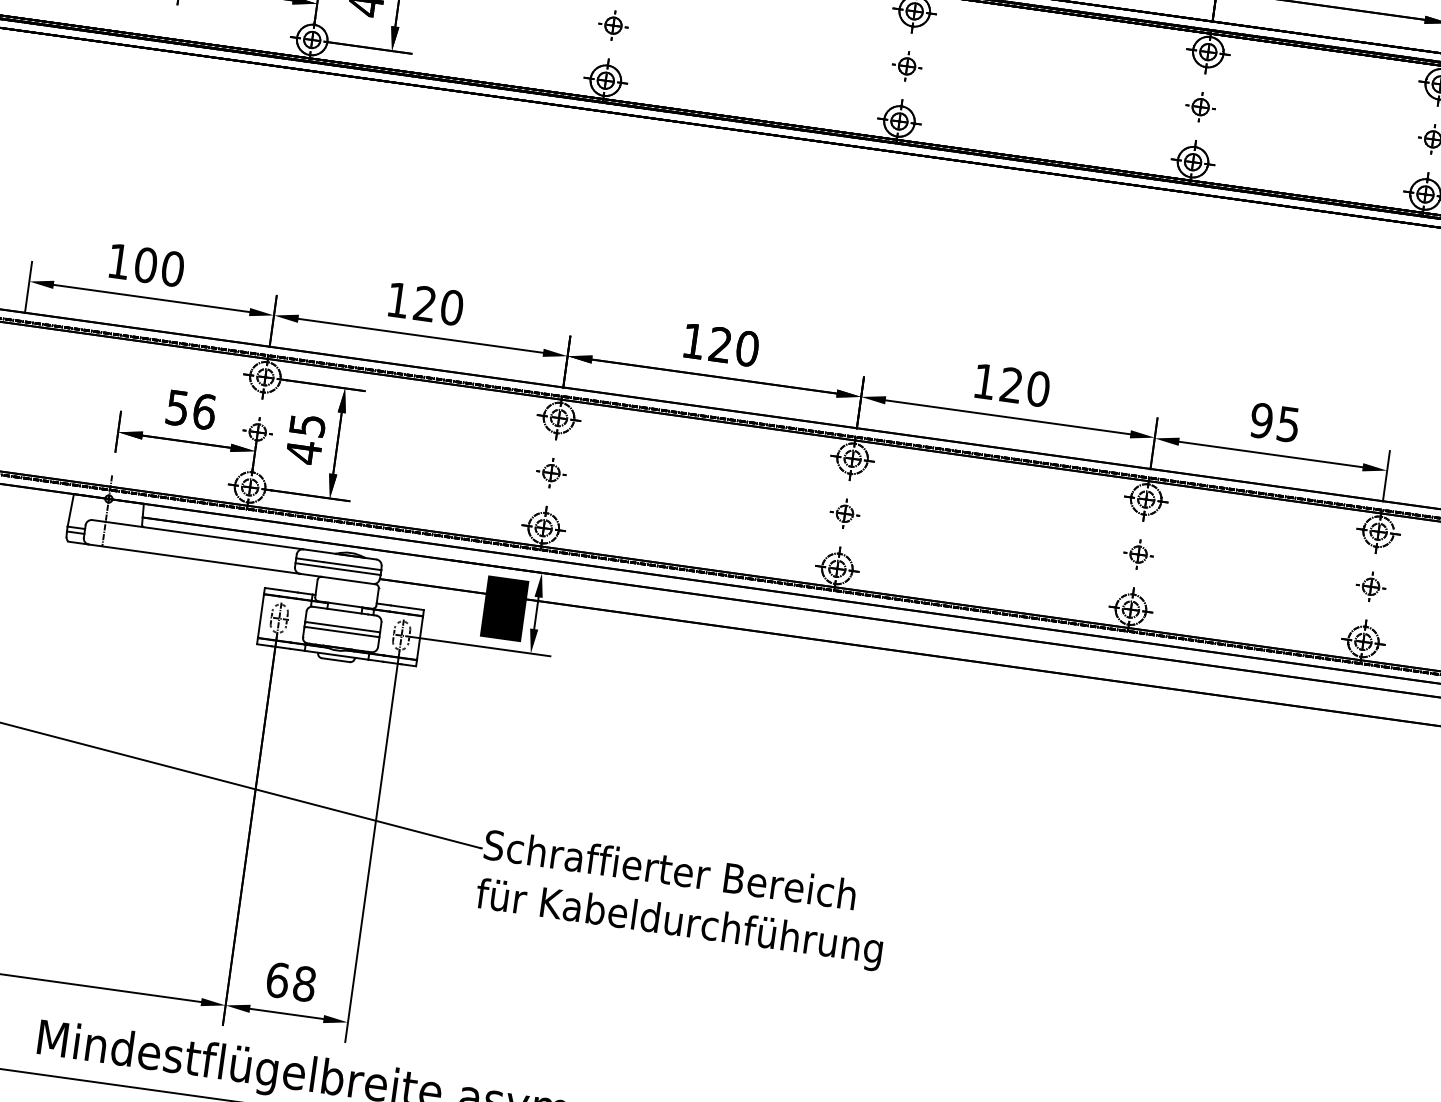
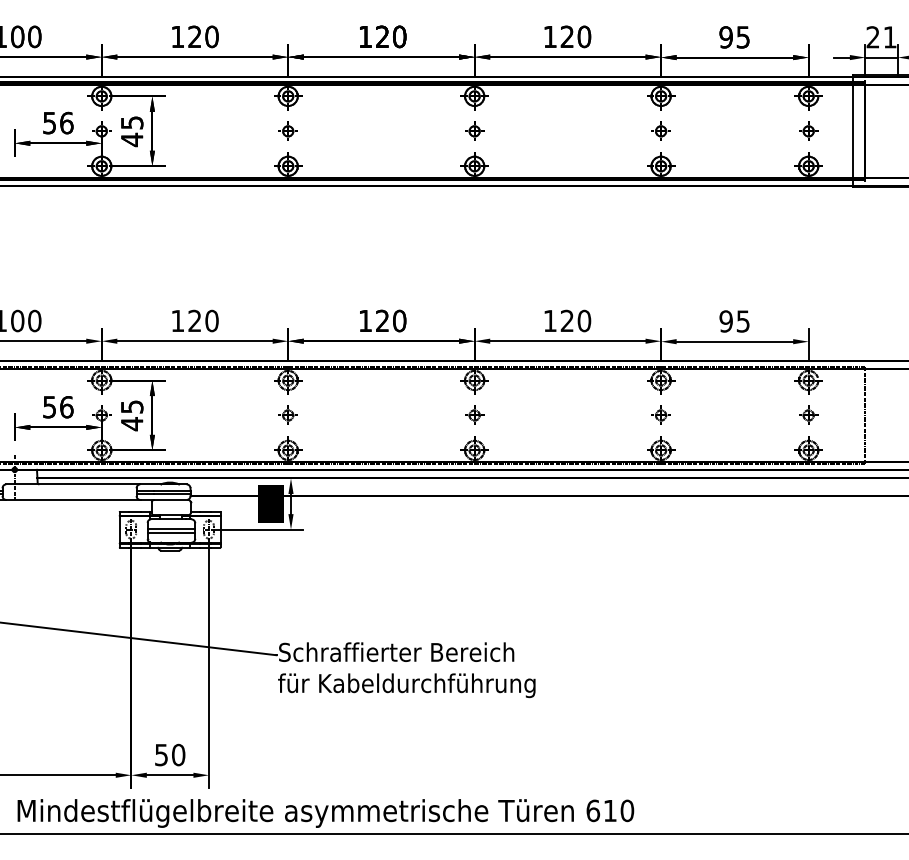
text: (291, 981) -> (170, 754), 68 -> 50

